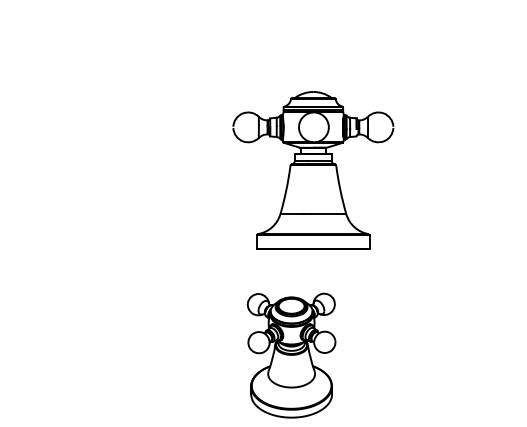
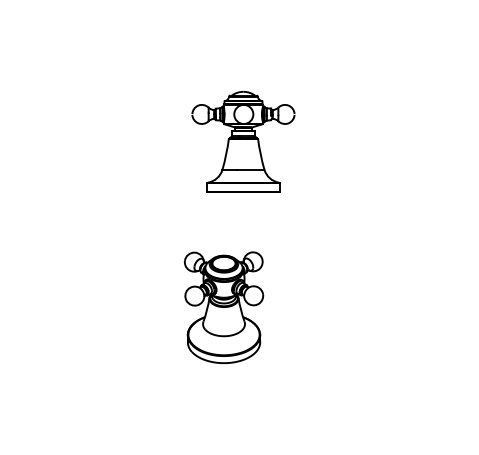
part: (313, 169) -> (243, 141), size x0.71

